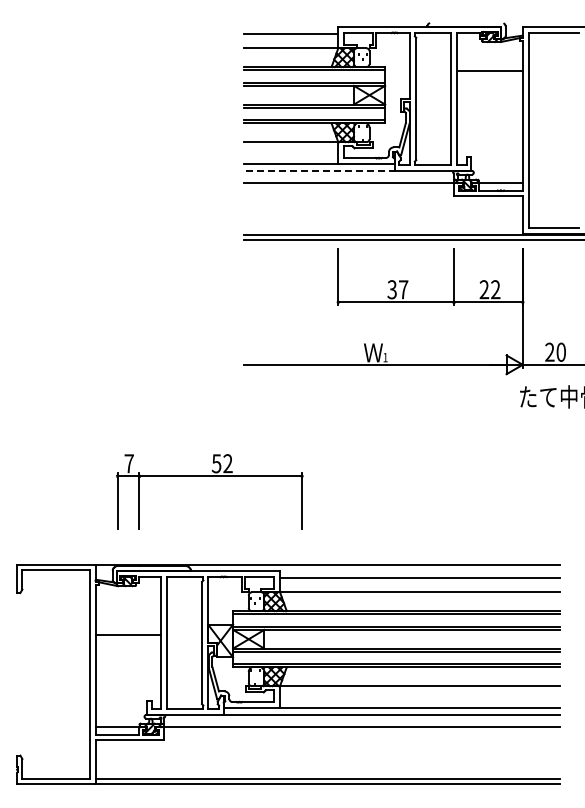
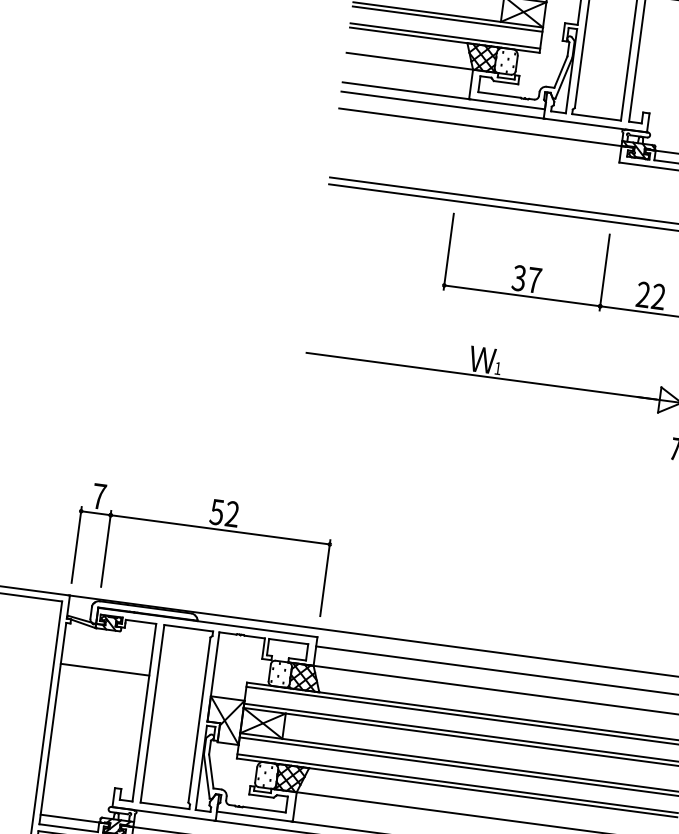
line: (320, 170) -> (443, 104), dashed -> solid
part: (209, 476) -> (205, 528), moved
line: (128, 635) -> (105, 669), moved

